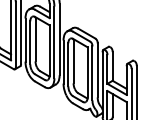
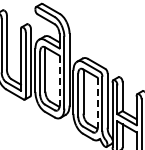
line: (49, 51) -> (59, 81), solid -> dashed
line: (87, 73) -> (97, 103), solid -> dashed

